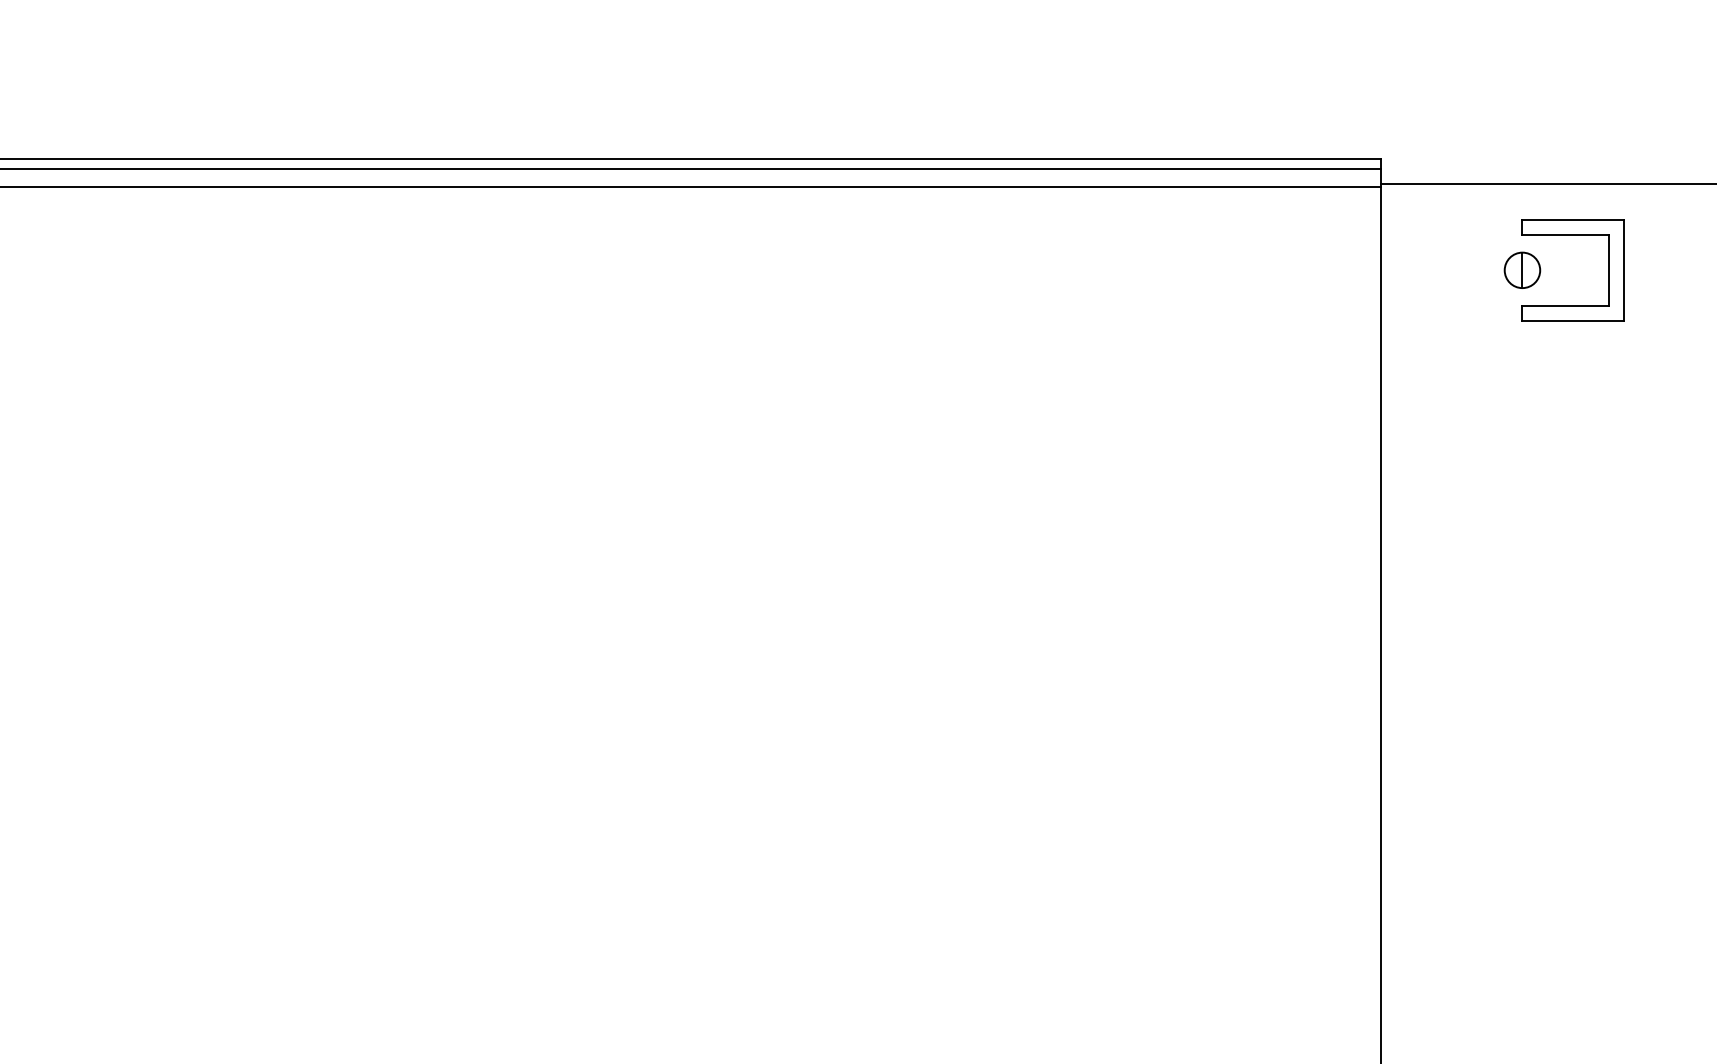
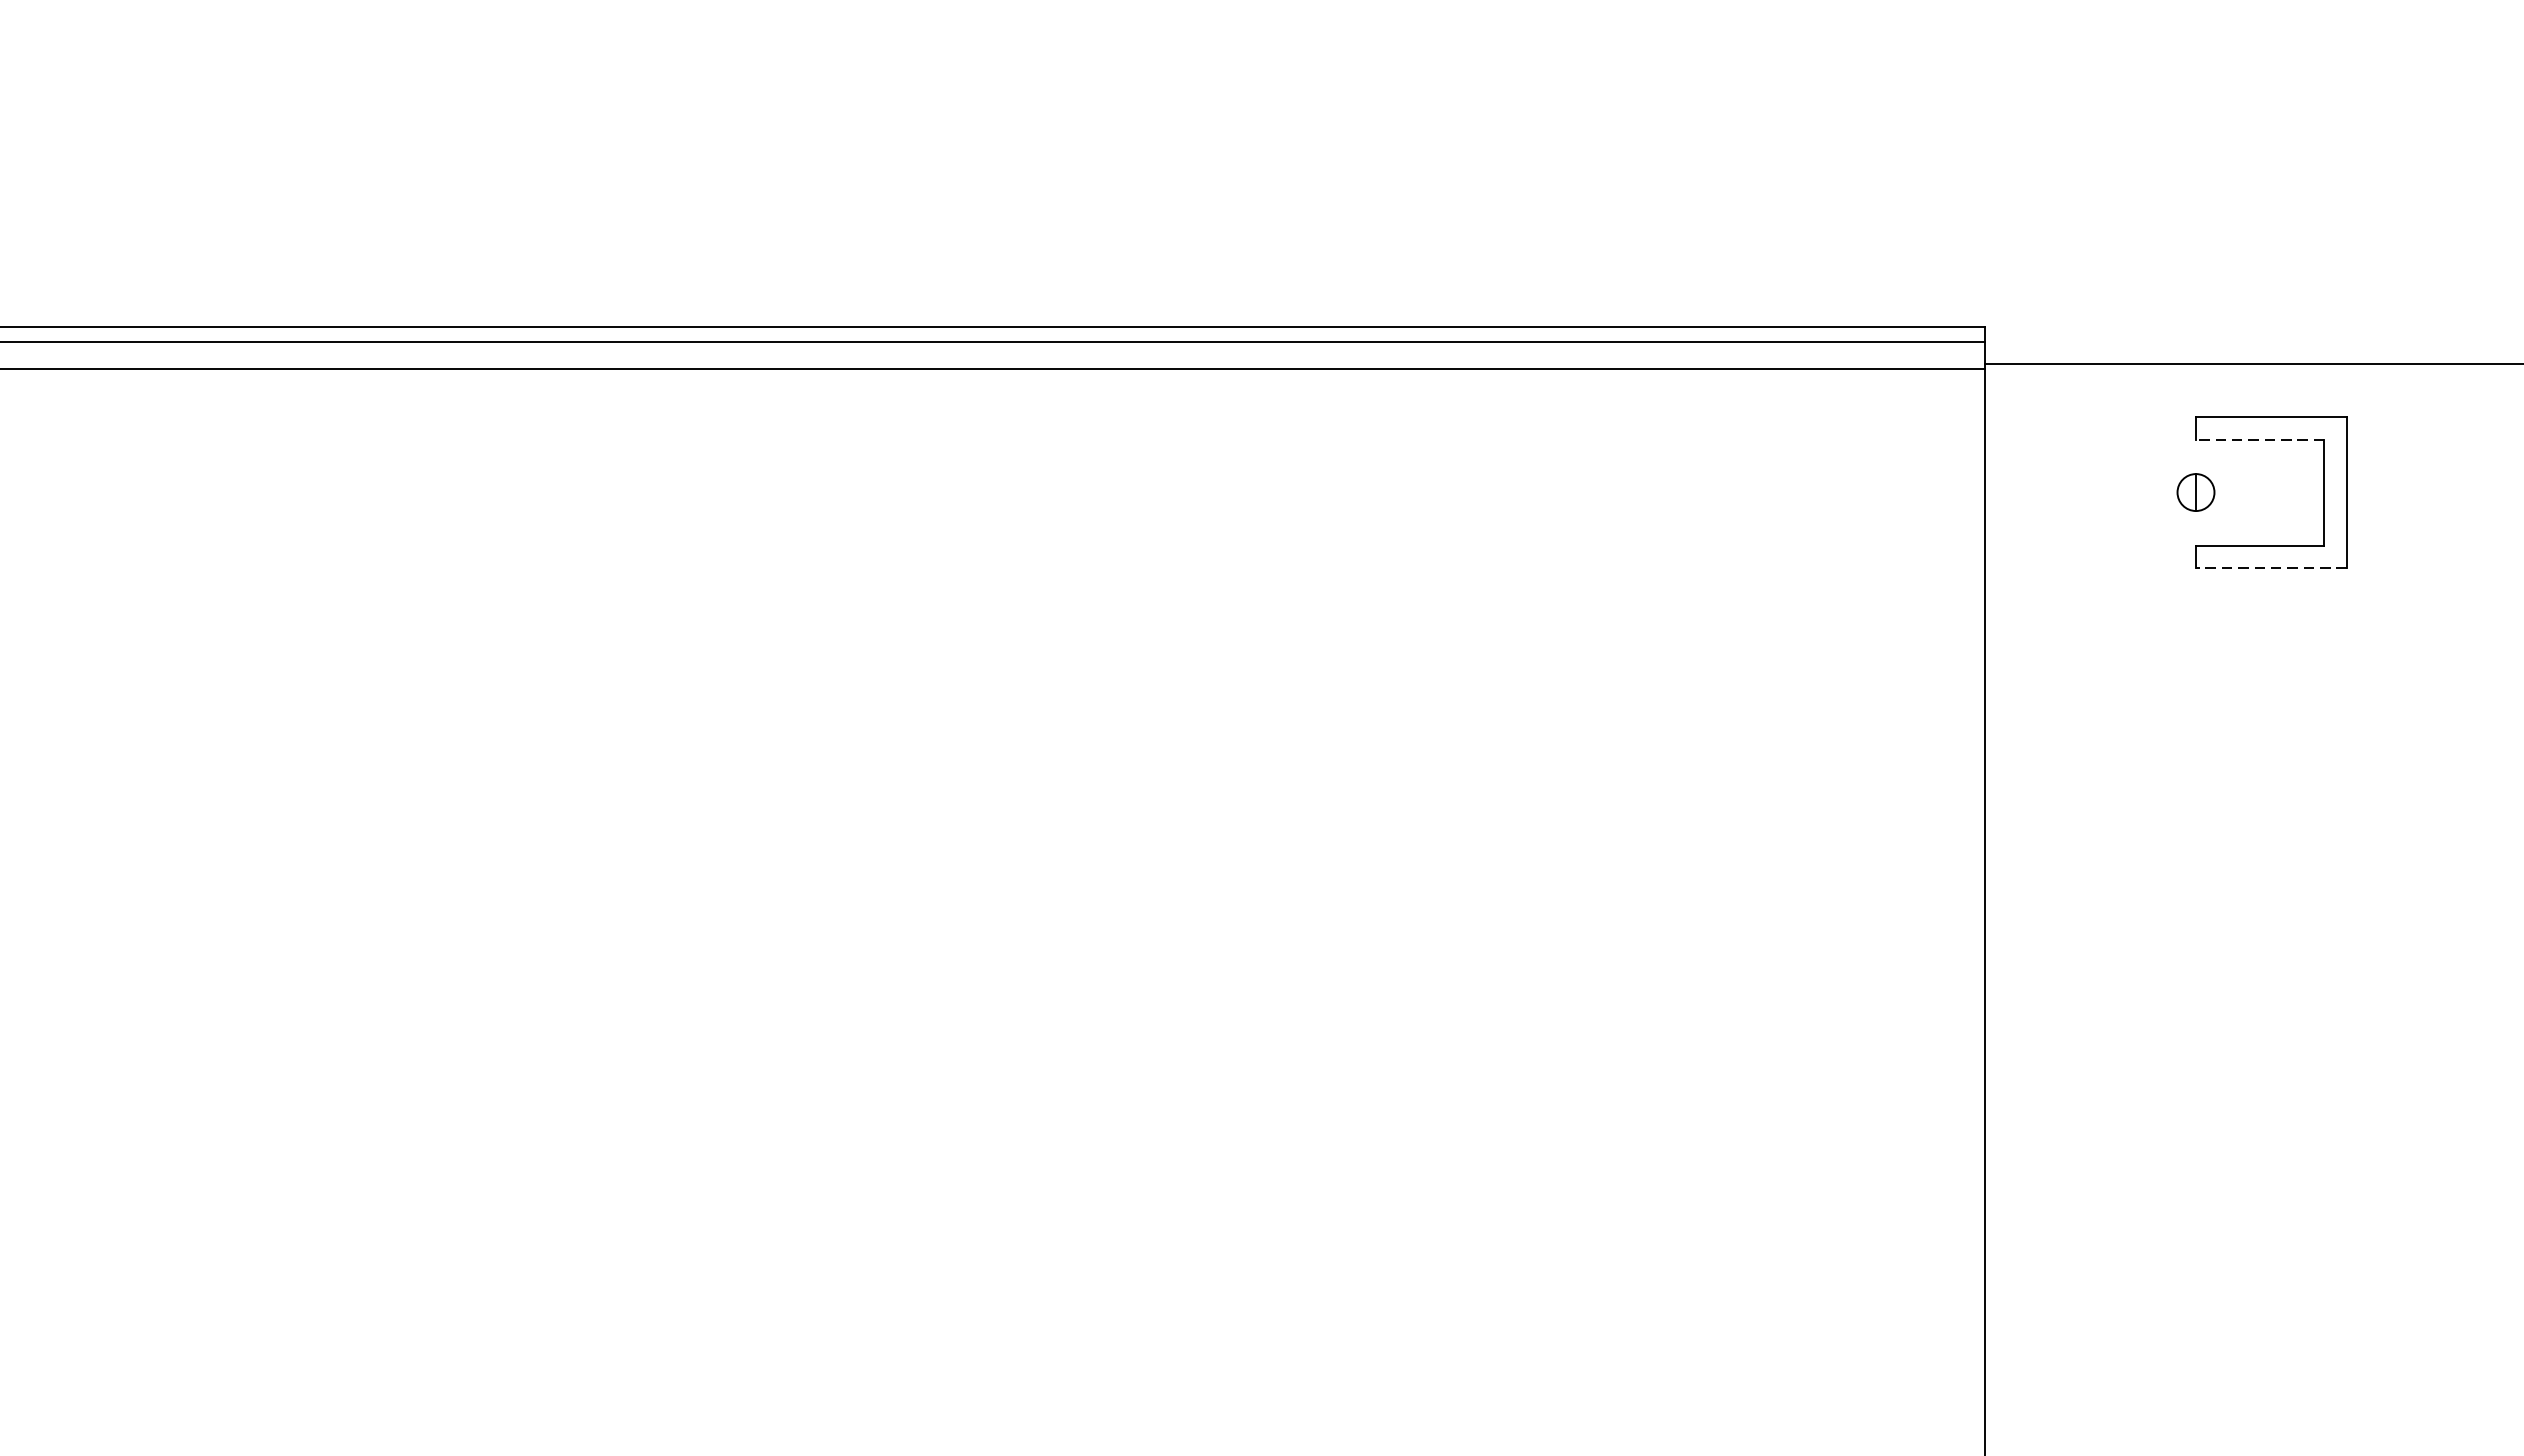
line: (1565, 234) -> (2260, 439), solid -> dashed
part: (1522, 269) -> (2196, 491), size x0.7
line: (1573, 321) -> (2271, 568), solid -> dashed

